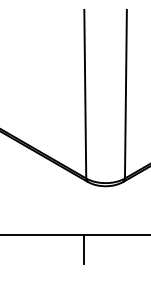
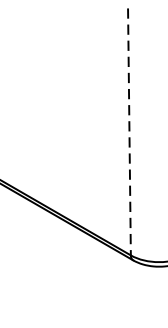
line: (85, 94) -> (129, 132), solid -> dashed

